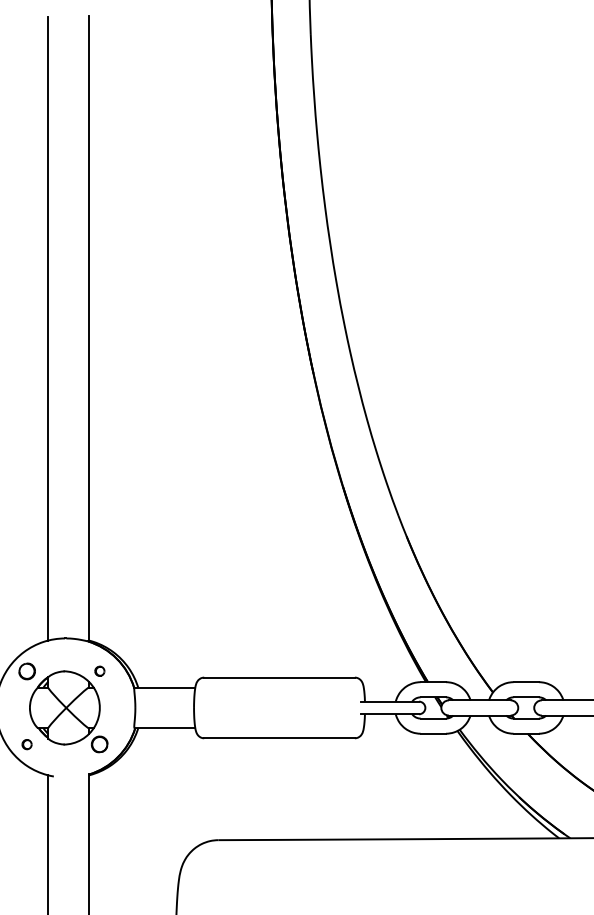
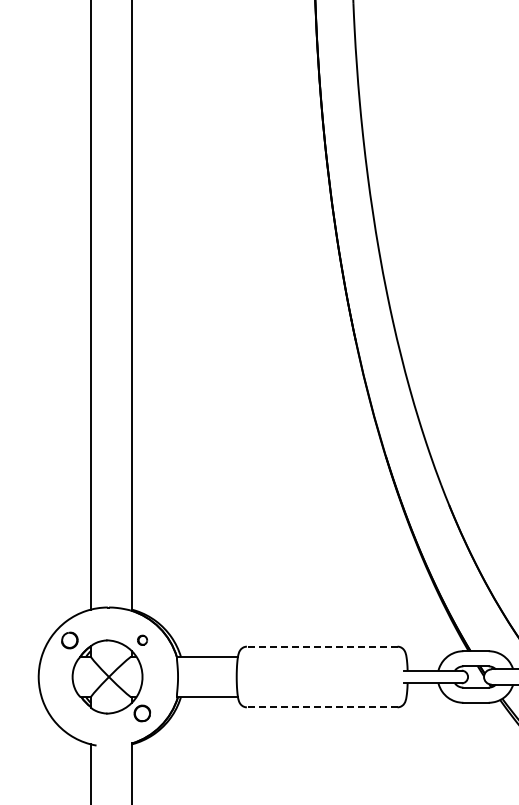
line: (279, 677) -> (322, 646), solid -> dashed
line: (279, 738) -> (322, 707), solid -> dashed
part: (26, 744) -> (69, 713), removed

